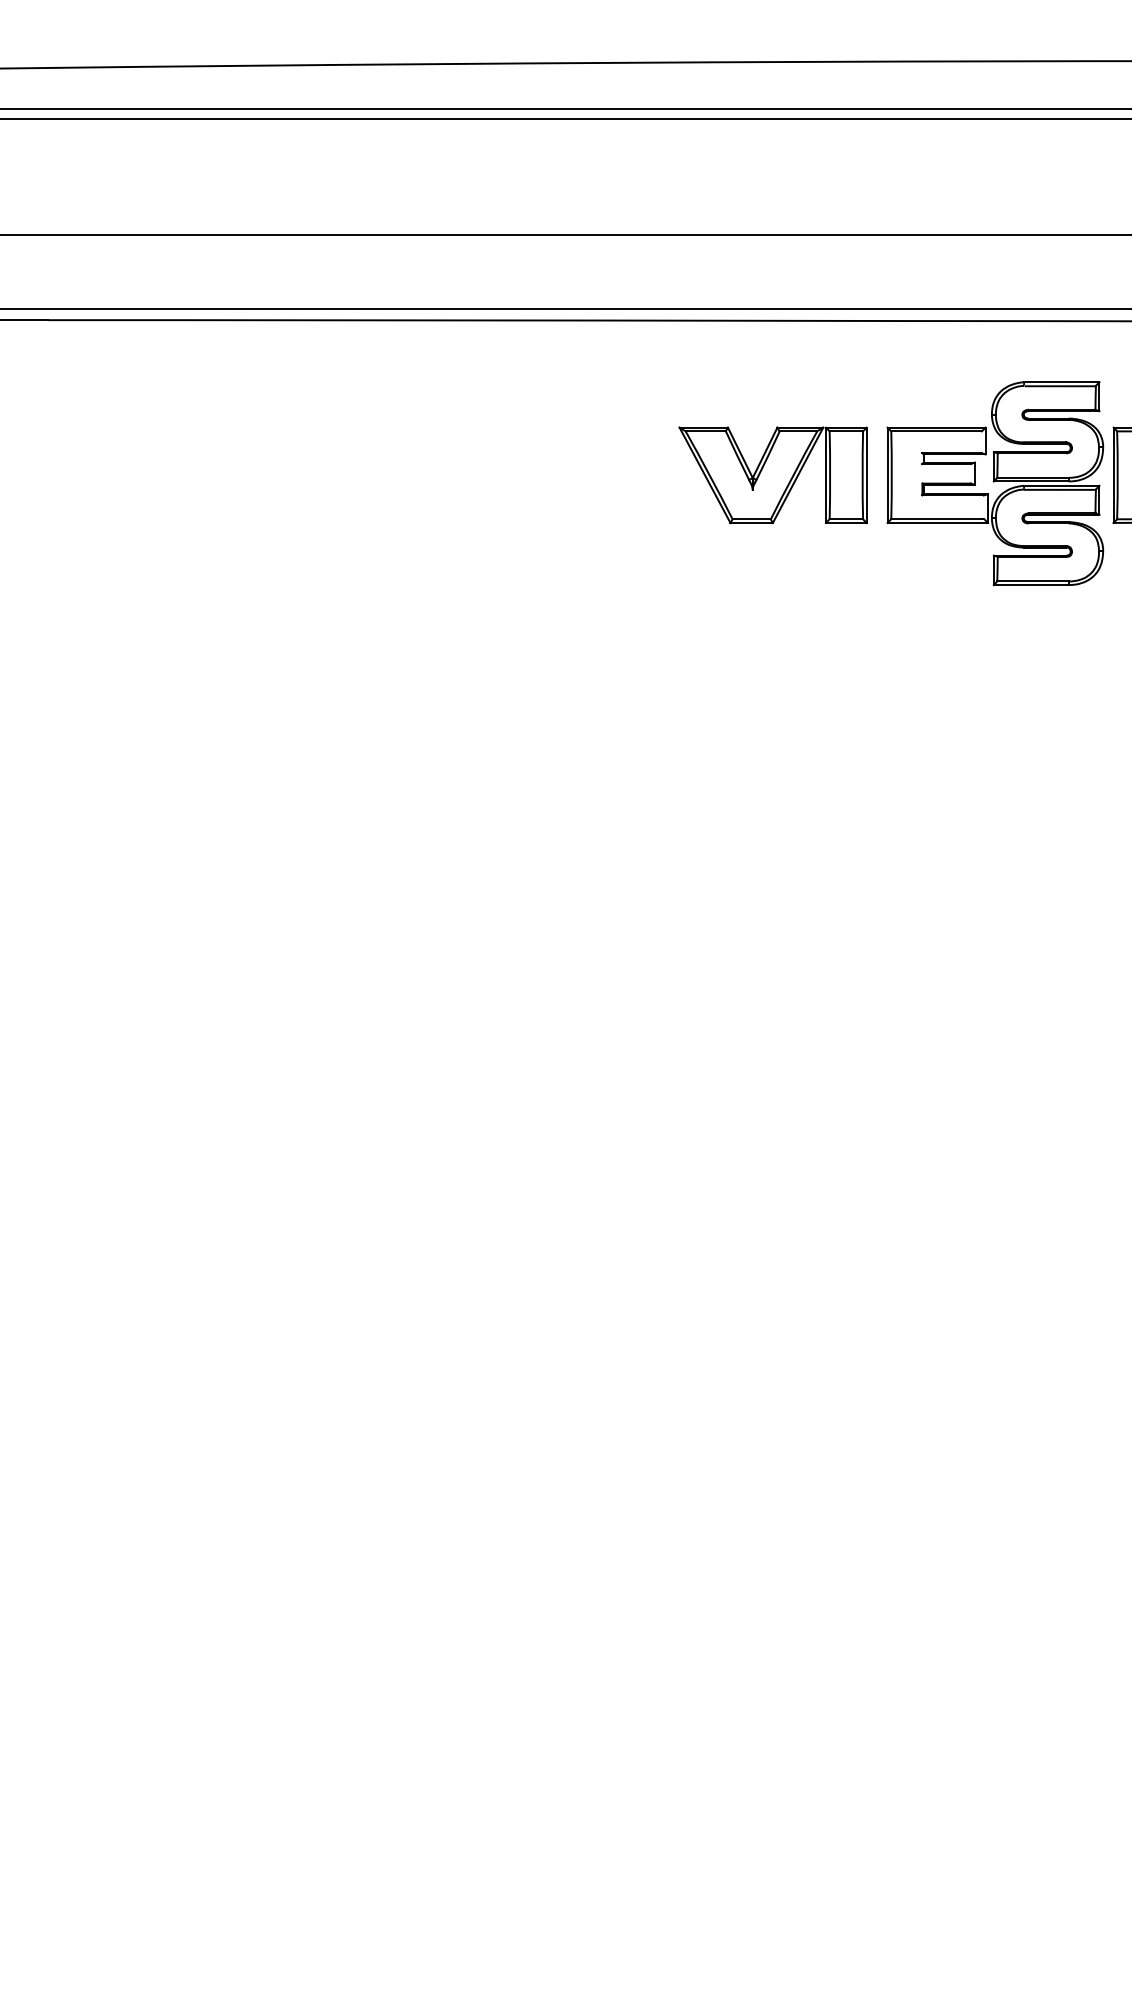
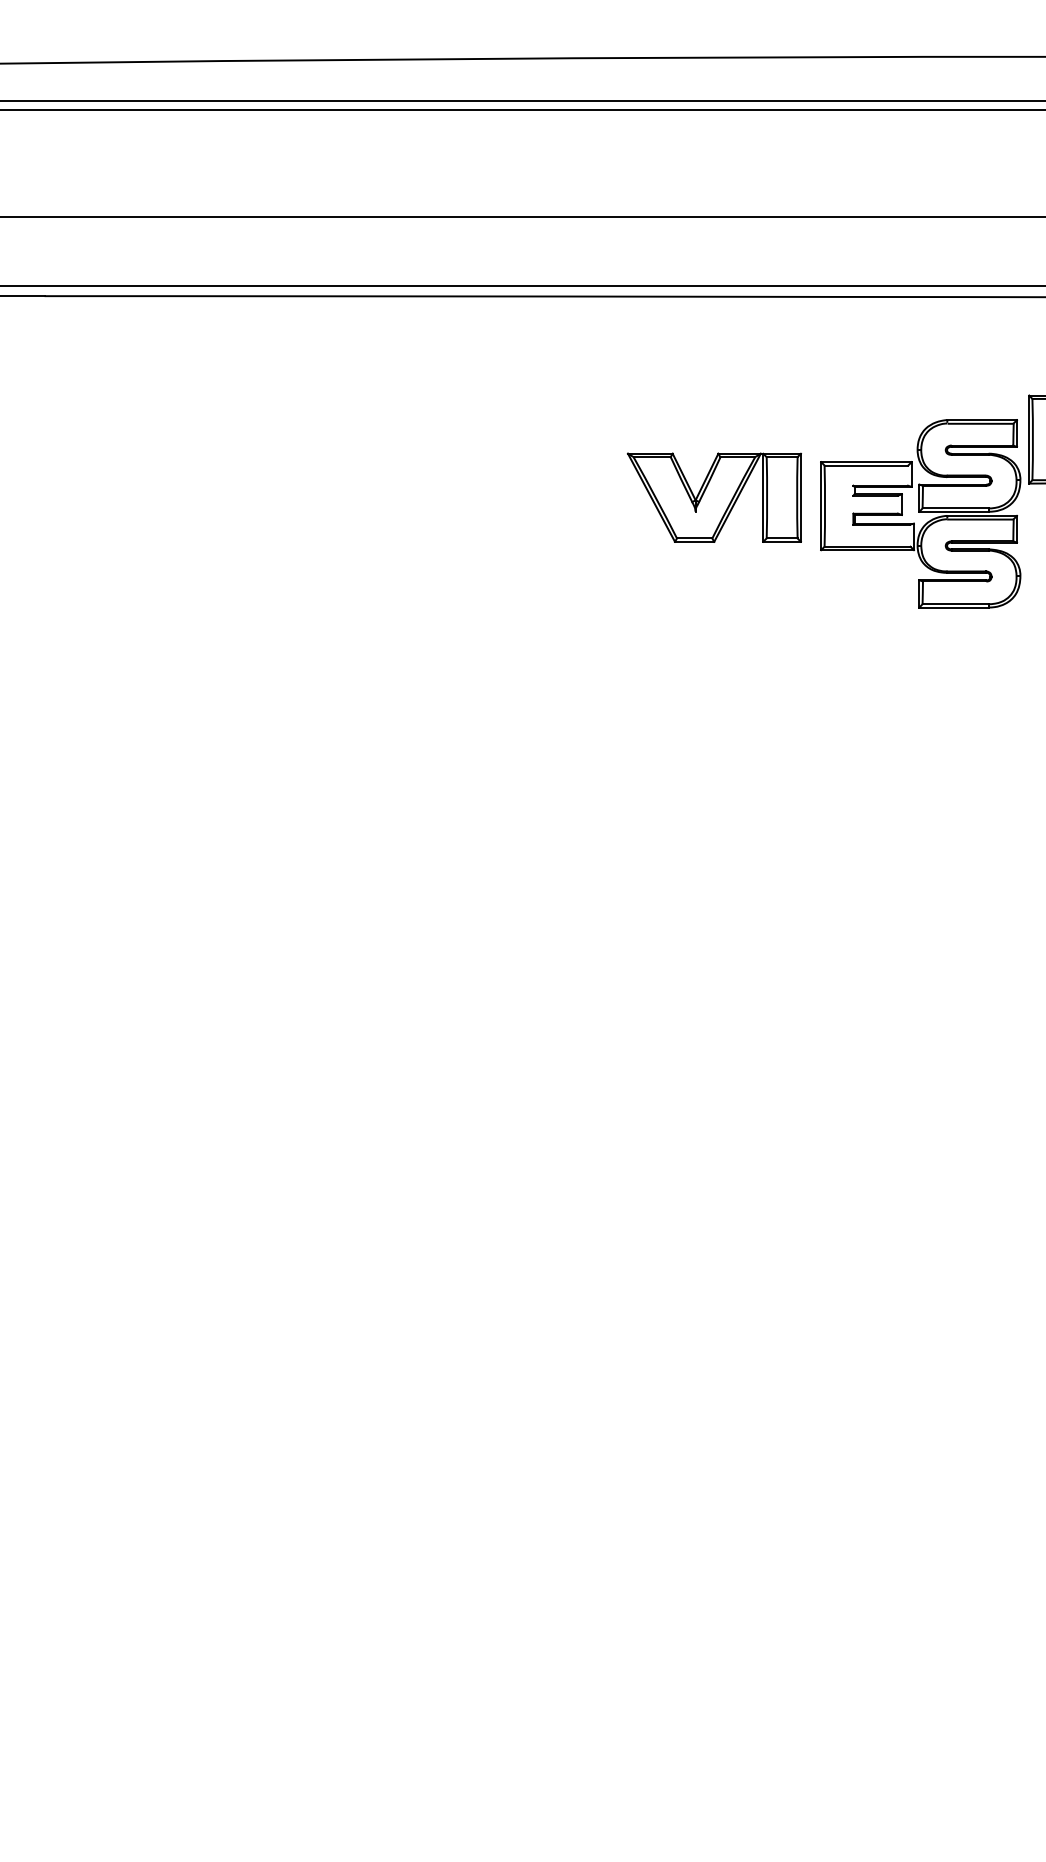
part: (772, 475) -> (713, 497), moved
part: (995, 483) -> (920, 513), moved

